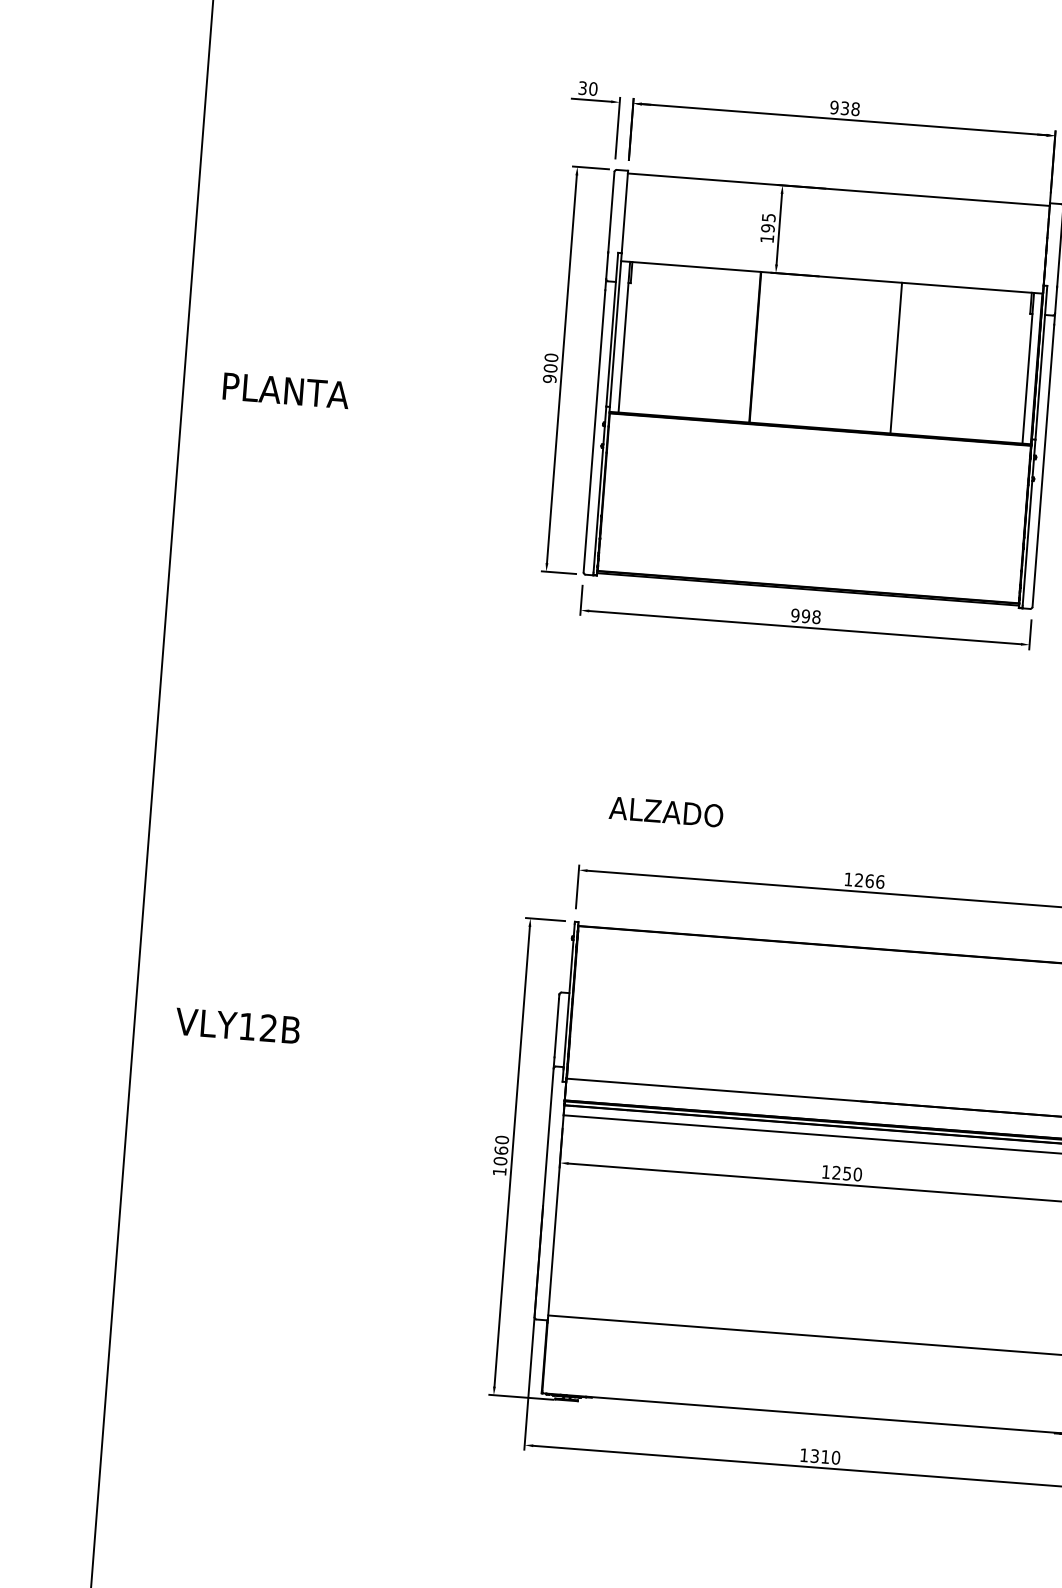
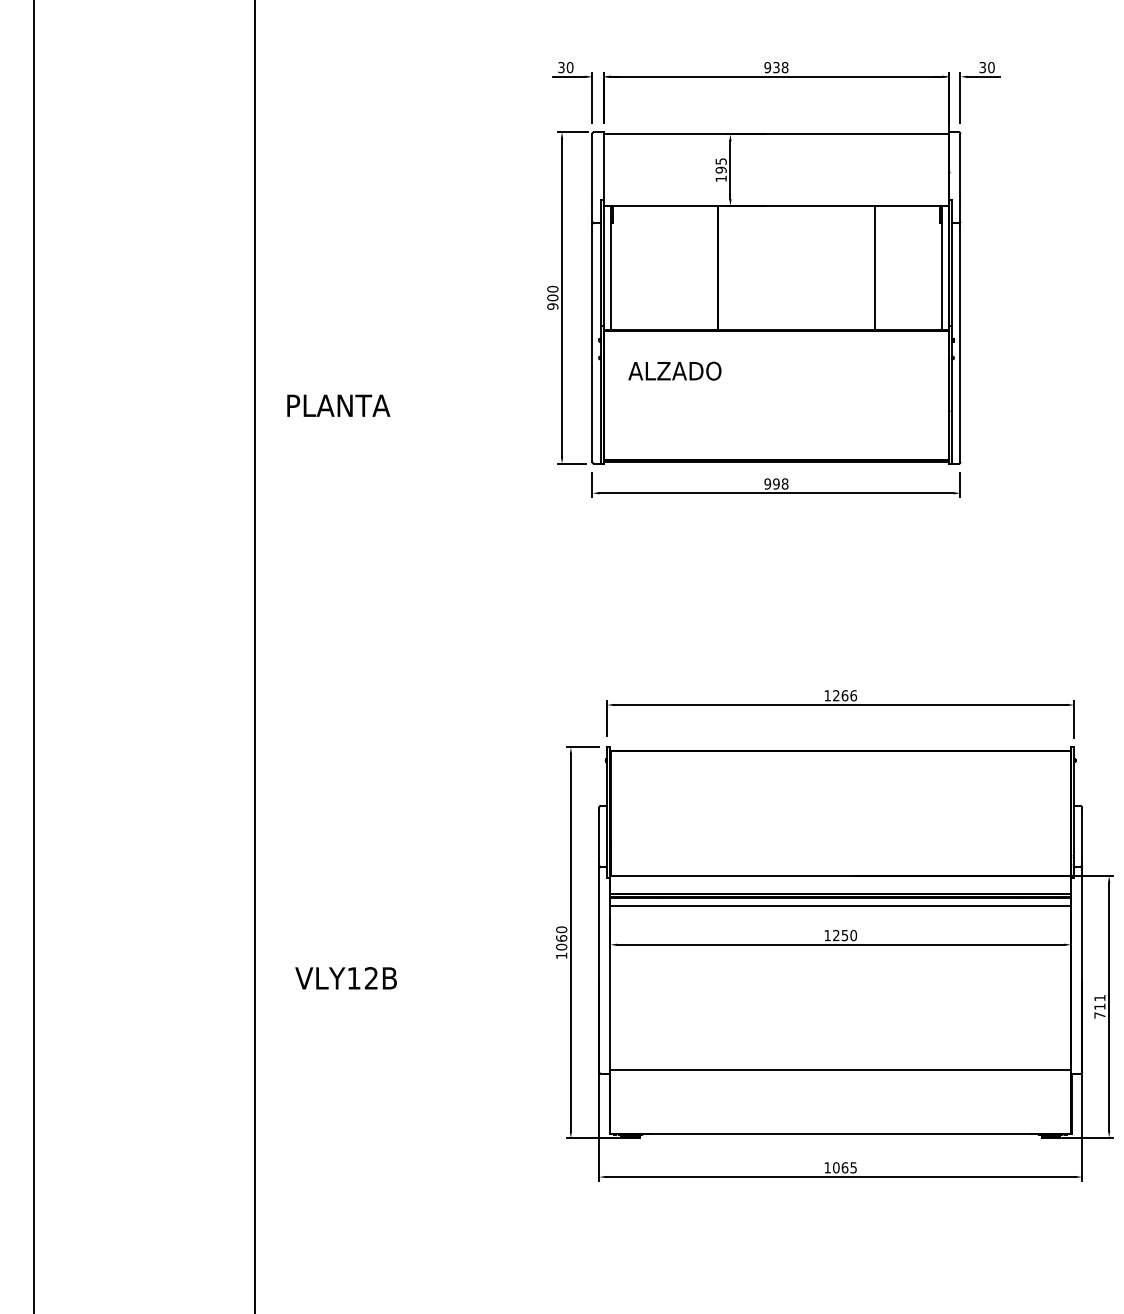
line: (895, 357) -> (874, 267), moved
text: (285, 390) -> (338, 405), moved
text: (665, 811) -> (674, 370), moved
text: (237, 1026) -> (345, 978), moved
text: (826, 1456) -> (845, 1167), 1310 -> 1065

